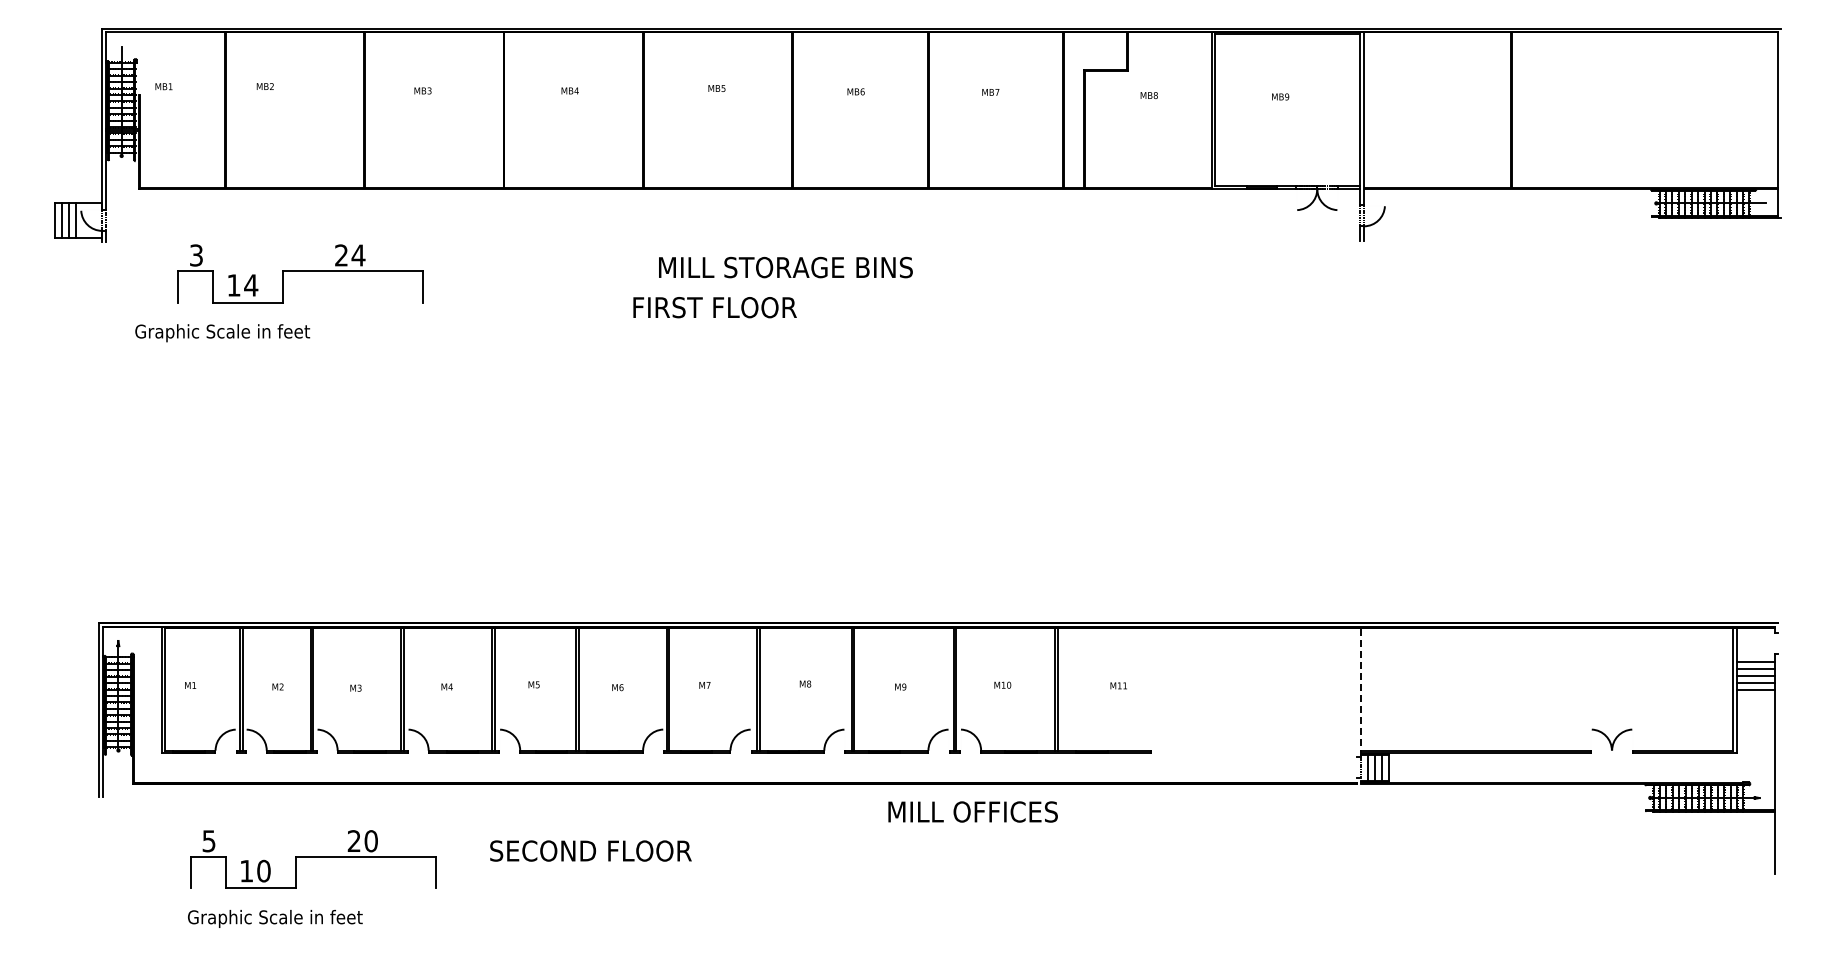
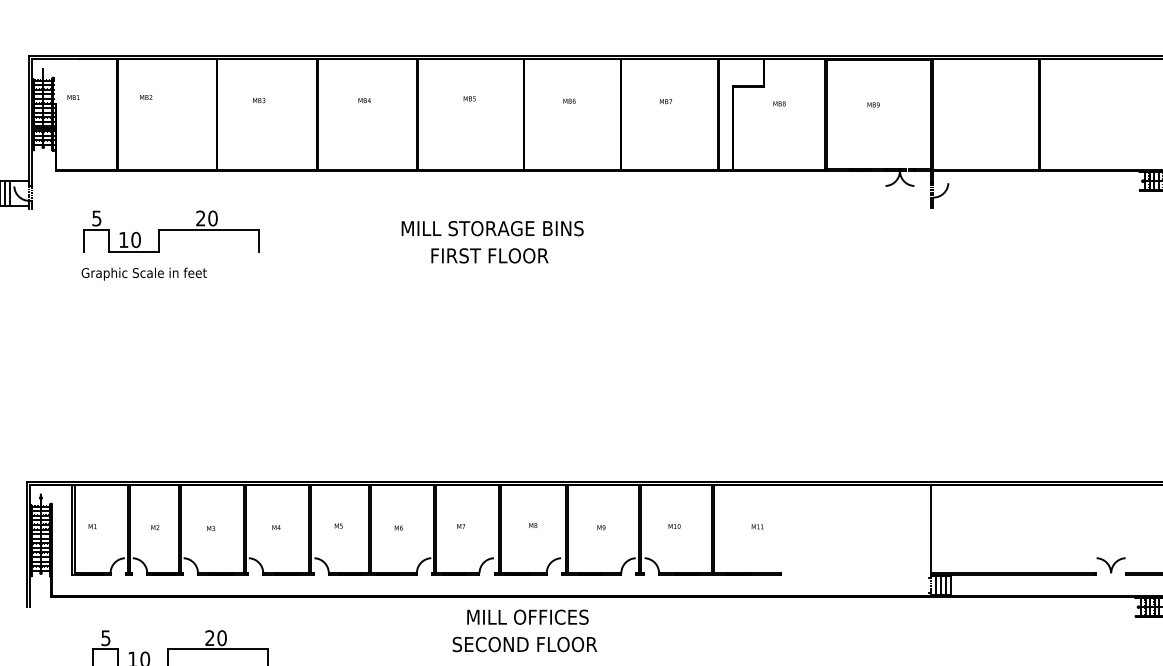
text: (196, 254) -> (96, 217), 3 -> 5
text: (358, 255) -> (212, 218), 24 -> 20
text: (785, 267) -> (492, 228), moved
text: (251, 285) -> (136, 240), 14 -> 10
text: (714, 307) -> (489, 255), moved
text: (222, 333) -> (144, 274), moved
line: (1360, 692) -> (930, 531), dashed -> solid
text: (972, 811) -> (527, 616), moved
text: (590, 850) -> (524, 644), moved

